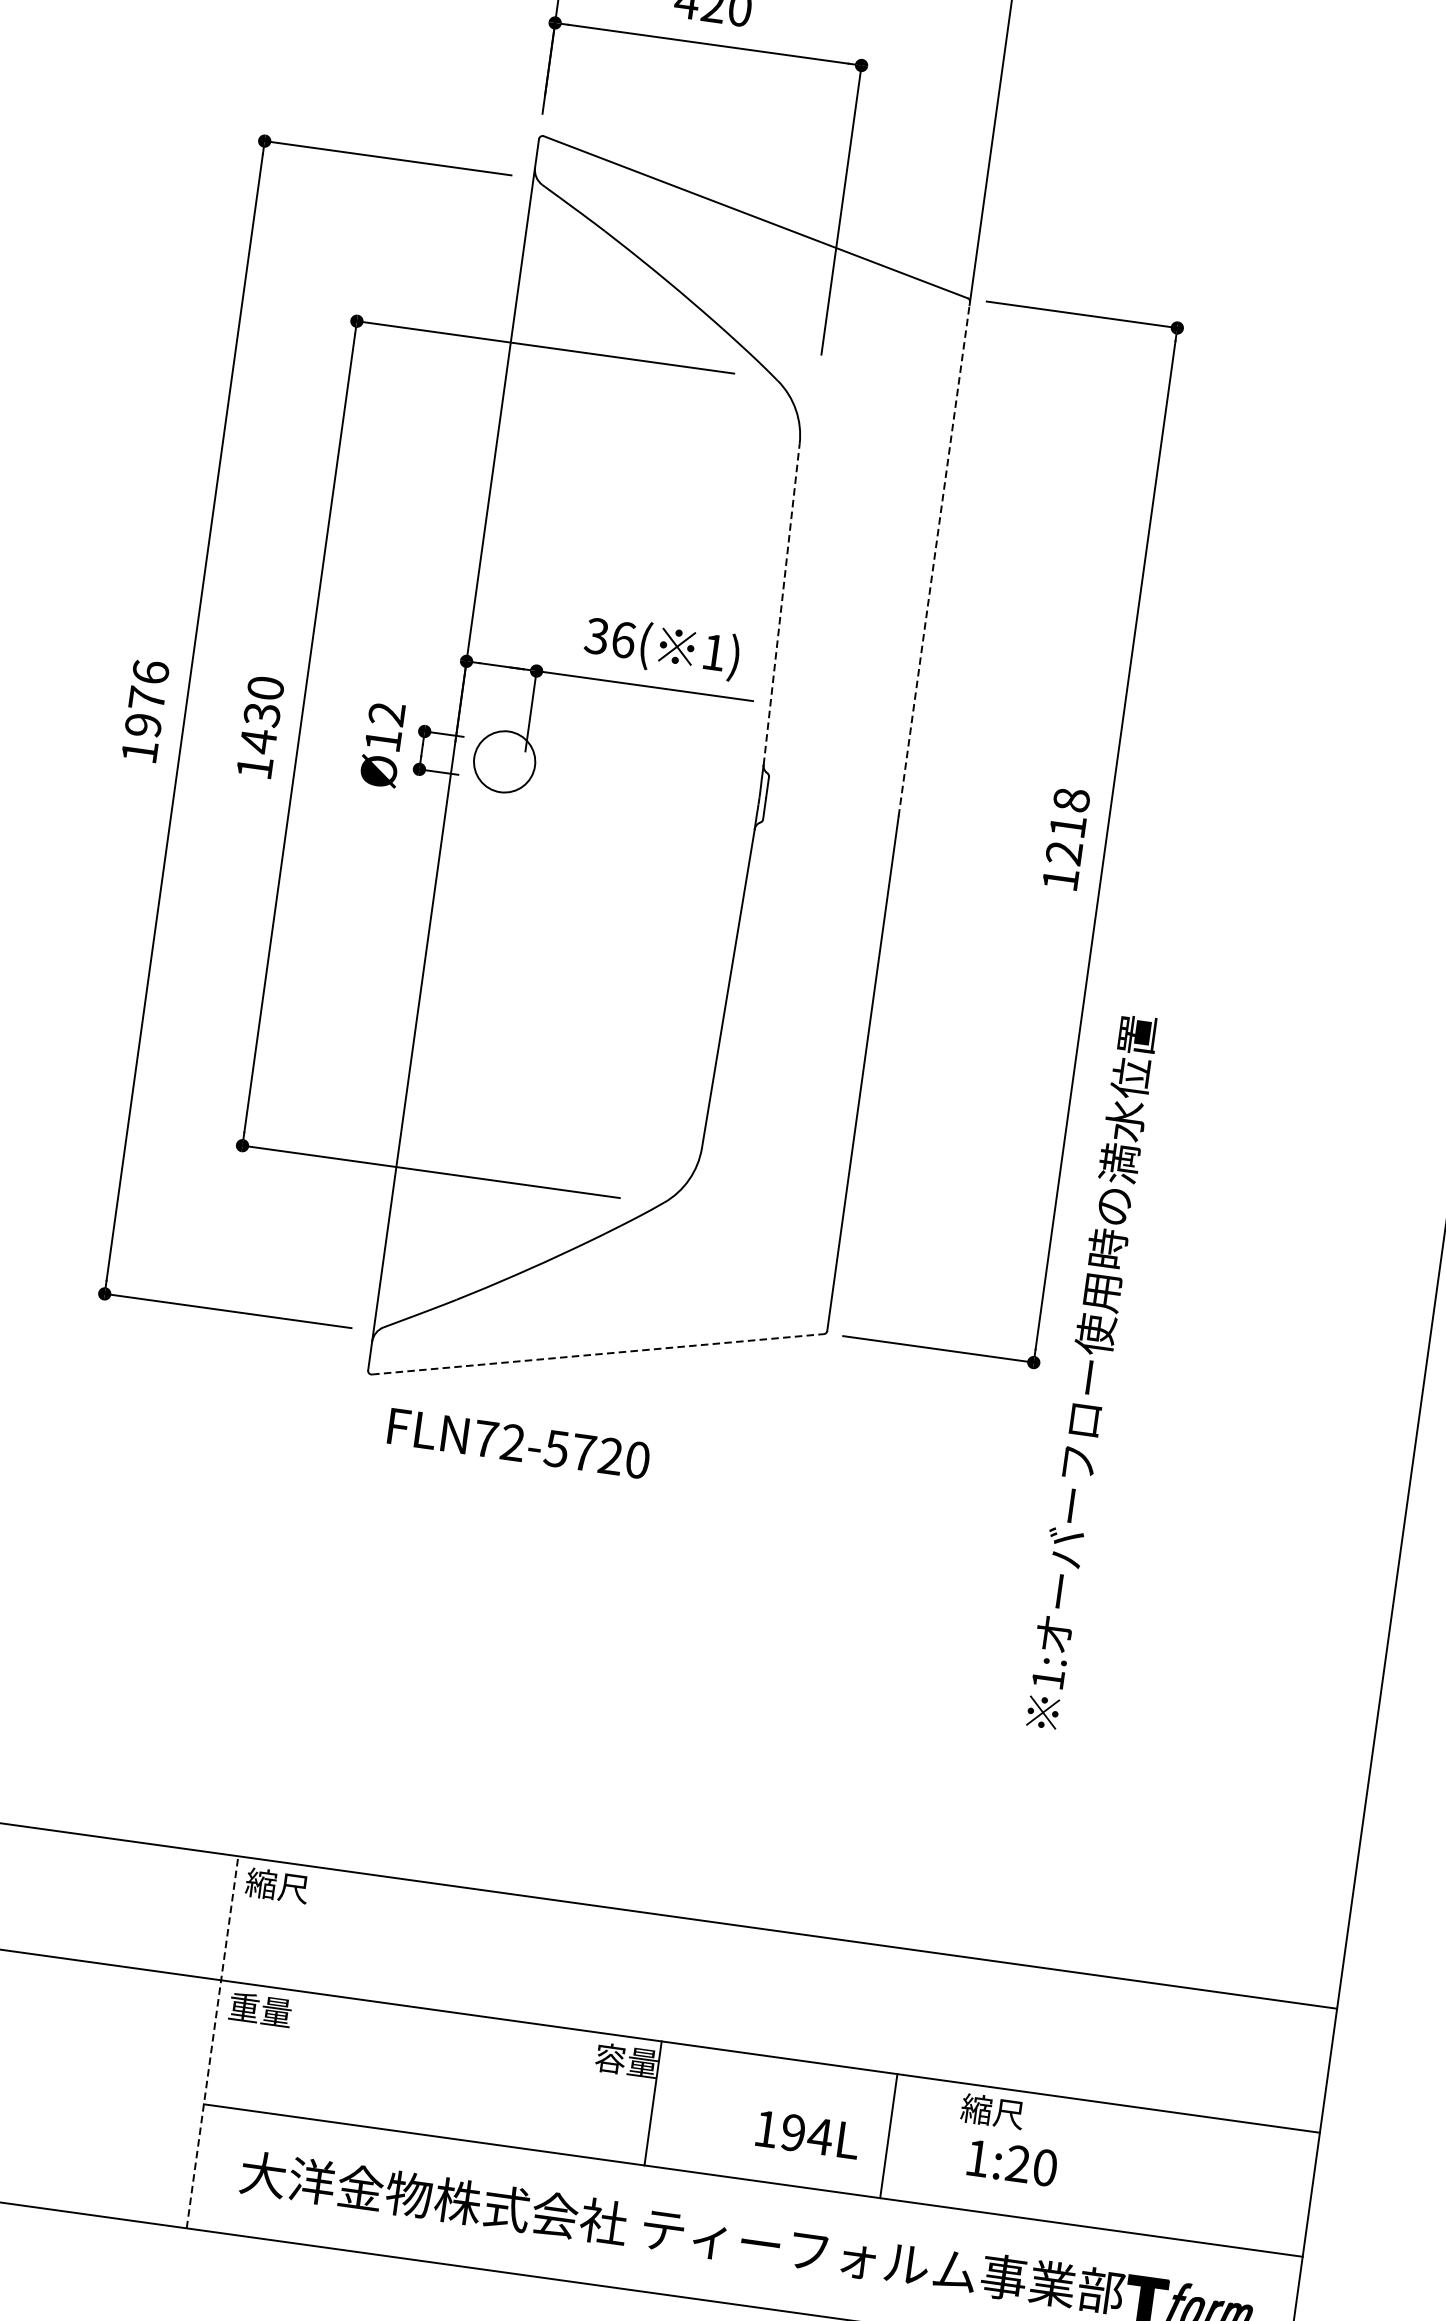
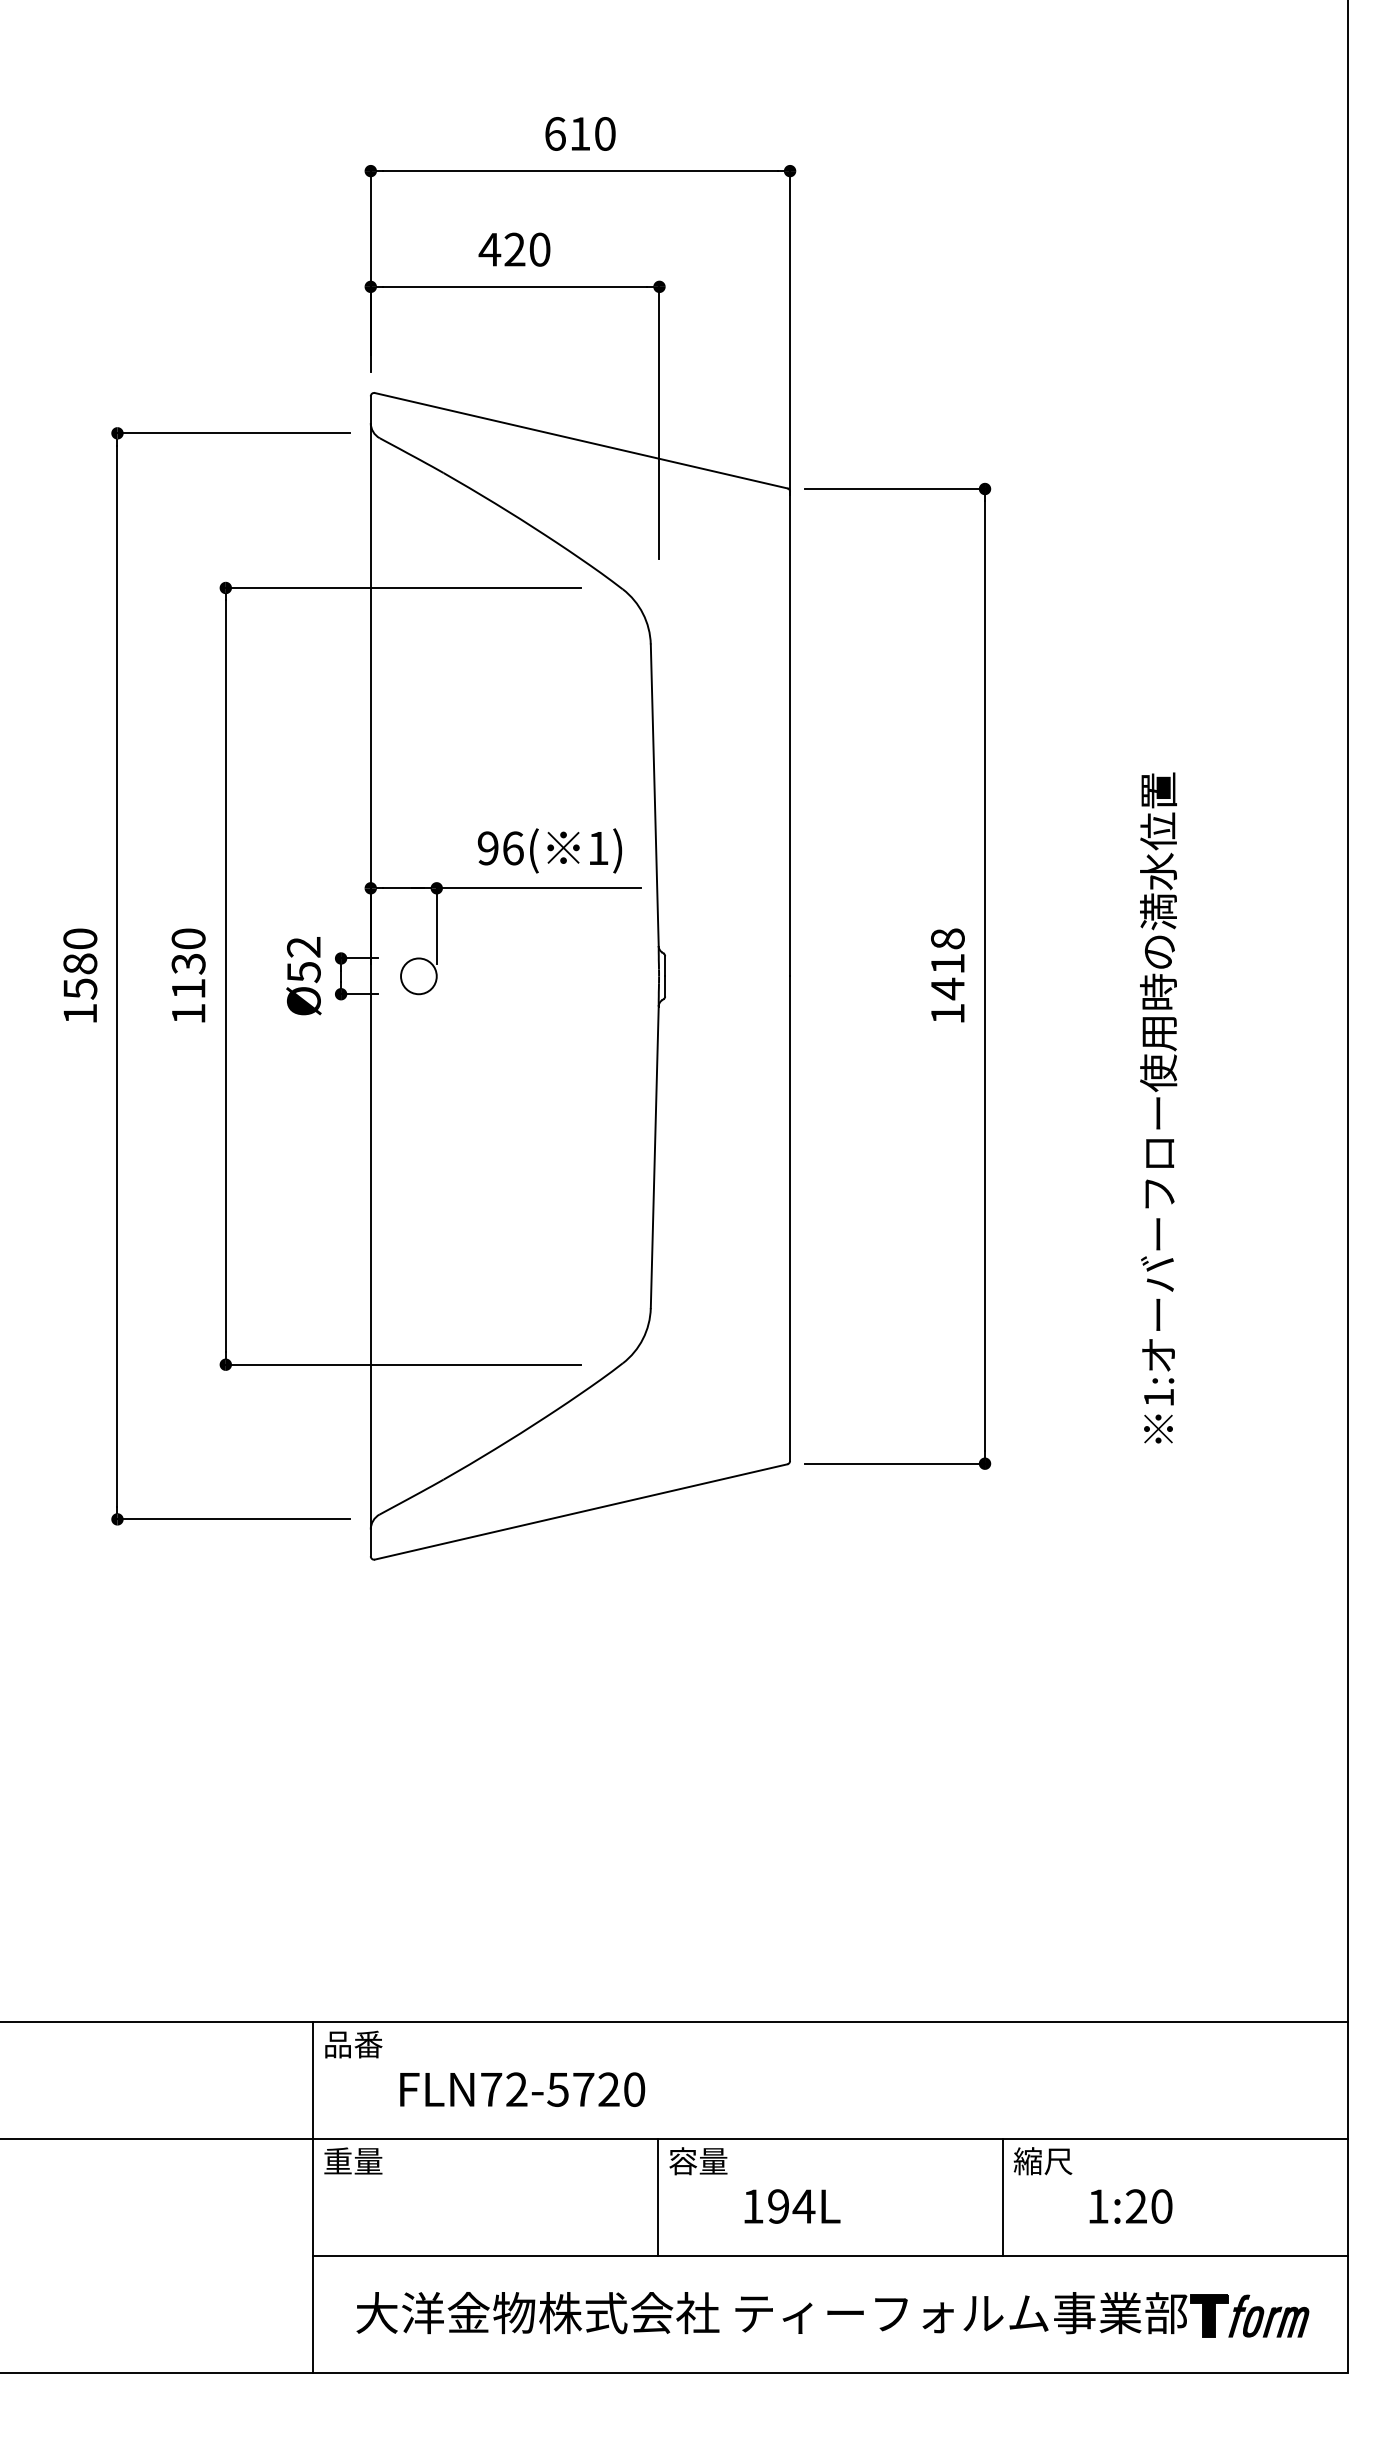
line: (934, 558) -> (790, 733), dashed -> solid
line: (781, 604) -> (654, 795), dashed -> solid
text: (596, 636) -> (487, 848), 36( -> 96(
text: (147, 698) -> (80, 963), 1976 -> 1580
text: (258, 740) -> (188, 988), 1430 -> 1130
text: (382, 740) -> (303, 972), Ø12 -> Ø52
circle: (504, 761) -> (418, 976), size x0.62
text: (1063, 852) -> (947, 988), 1218 -> 1418
line: (598, 1353) -> (581, 1511), dashed -> solid
text: (1090, 1371) -> (1158, 1107), moved
text: (518, 1443) -> (522, 2089), moved
text: (276, 1885) -> (352, 2044), 縮尺 -> 品番
line: (213, 2041) -> (313, 2196), dashed -> solid
line: (653, 2102) -> (658, 2196), moved
text: (808, 2134) -> (792, 2206), moved
line: (889, 2135) -> (1003, 2196), moved
text: (1011, 2163) -> (1130, 2206), moved

